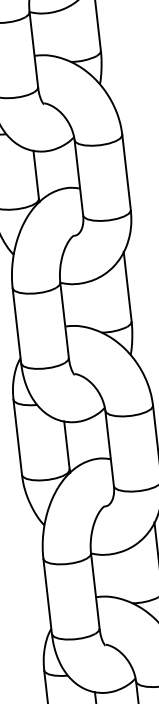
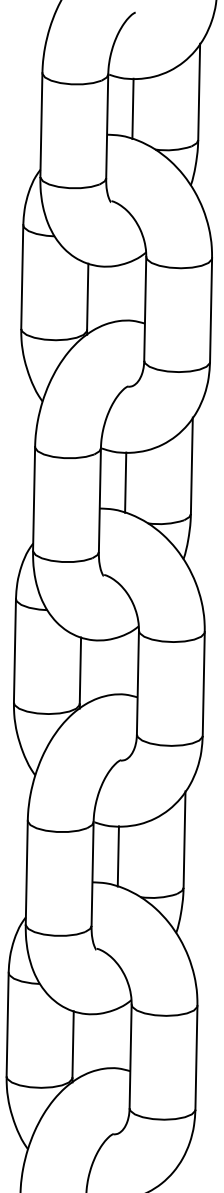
line: (50, 34) -> (132, 108), added
line: (81, 305) -> (125, 482), added
line: (111, 576) -> (117, 856), added

